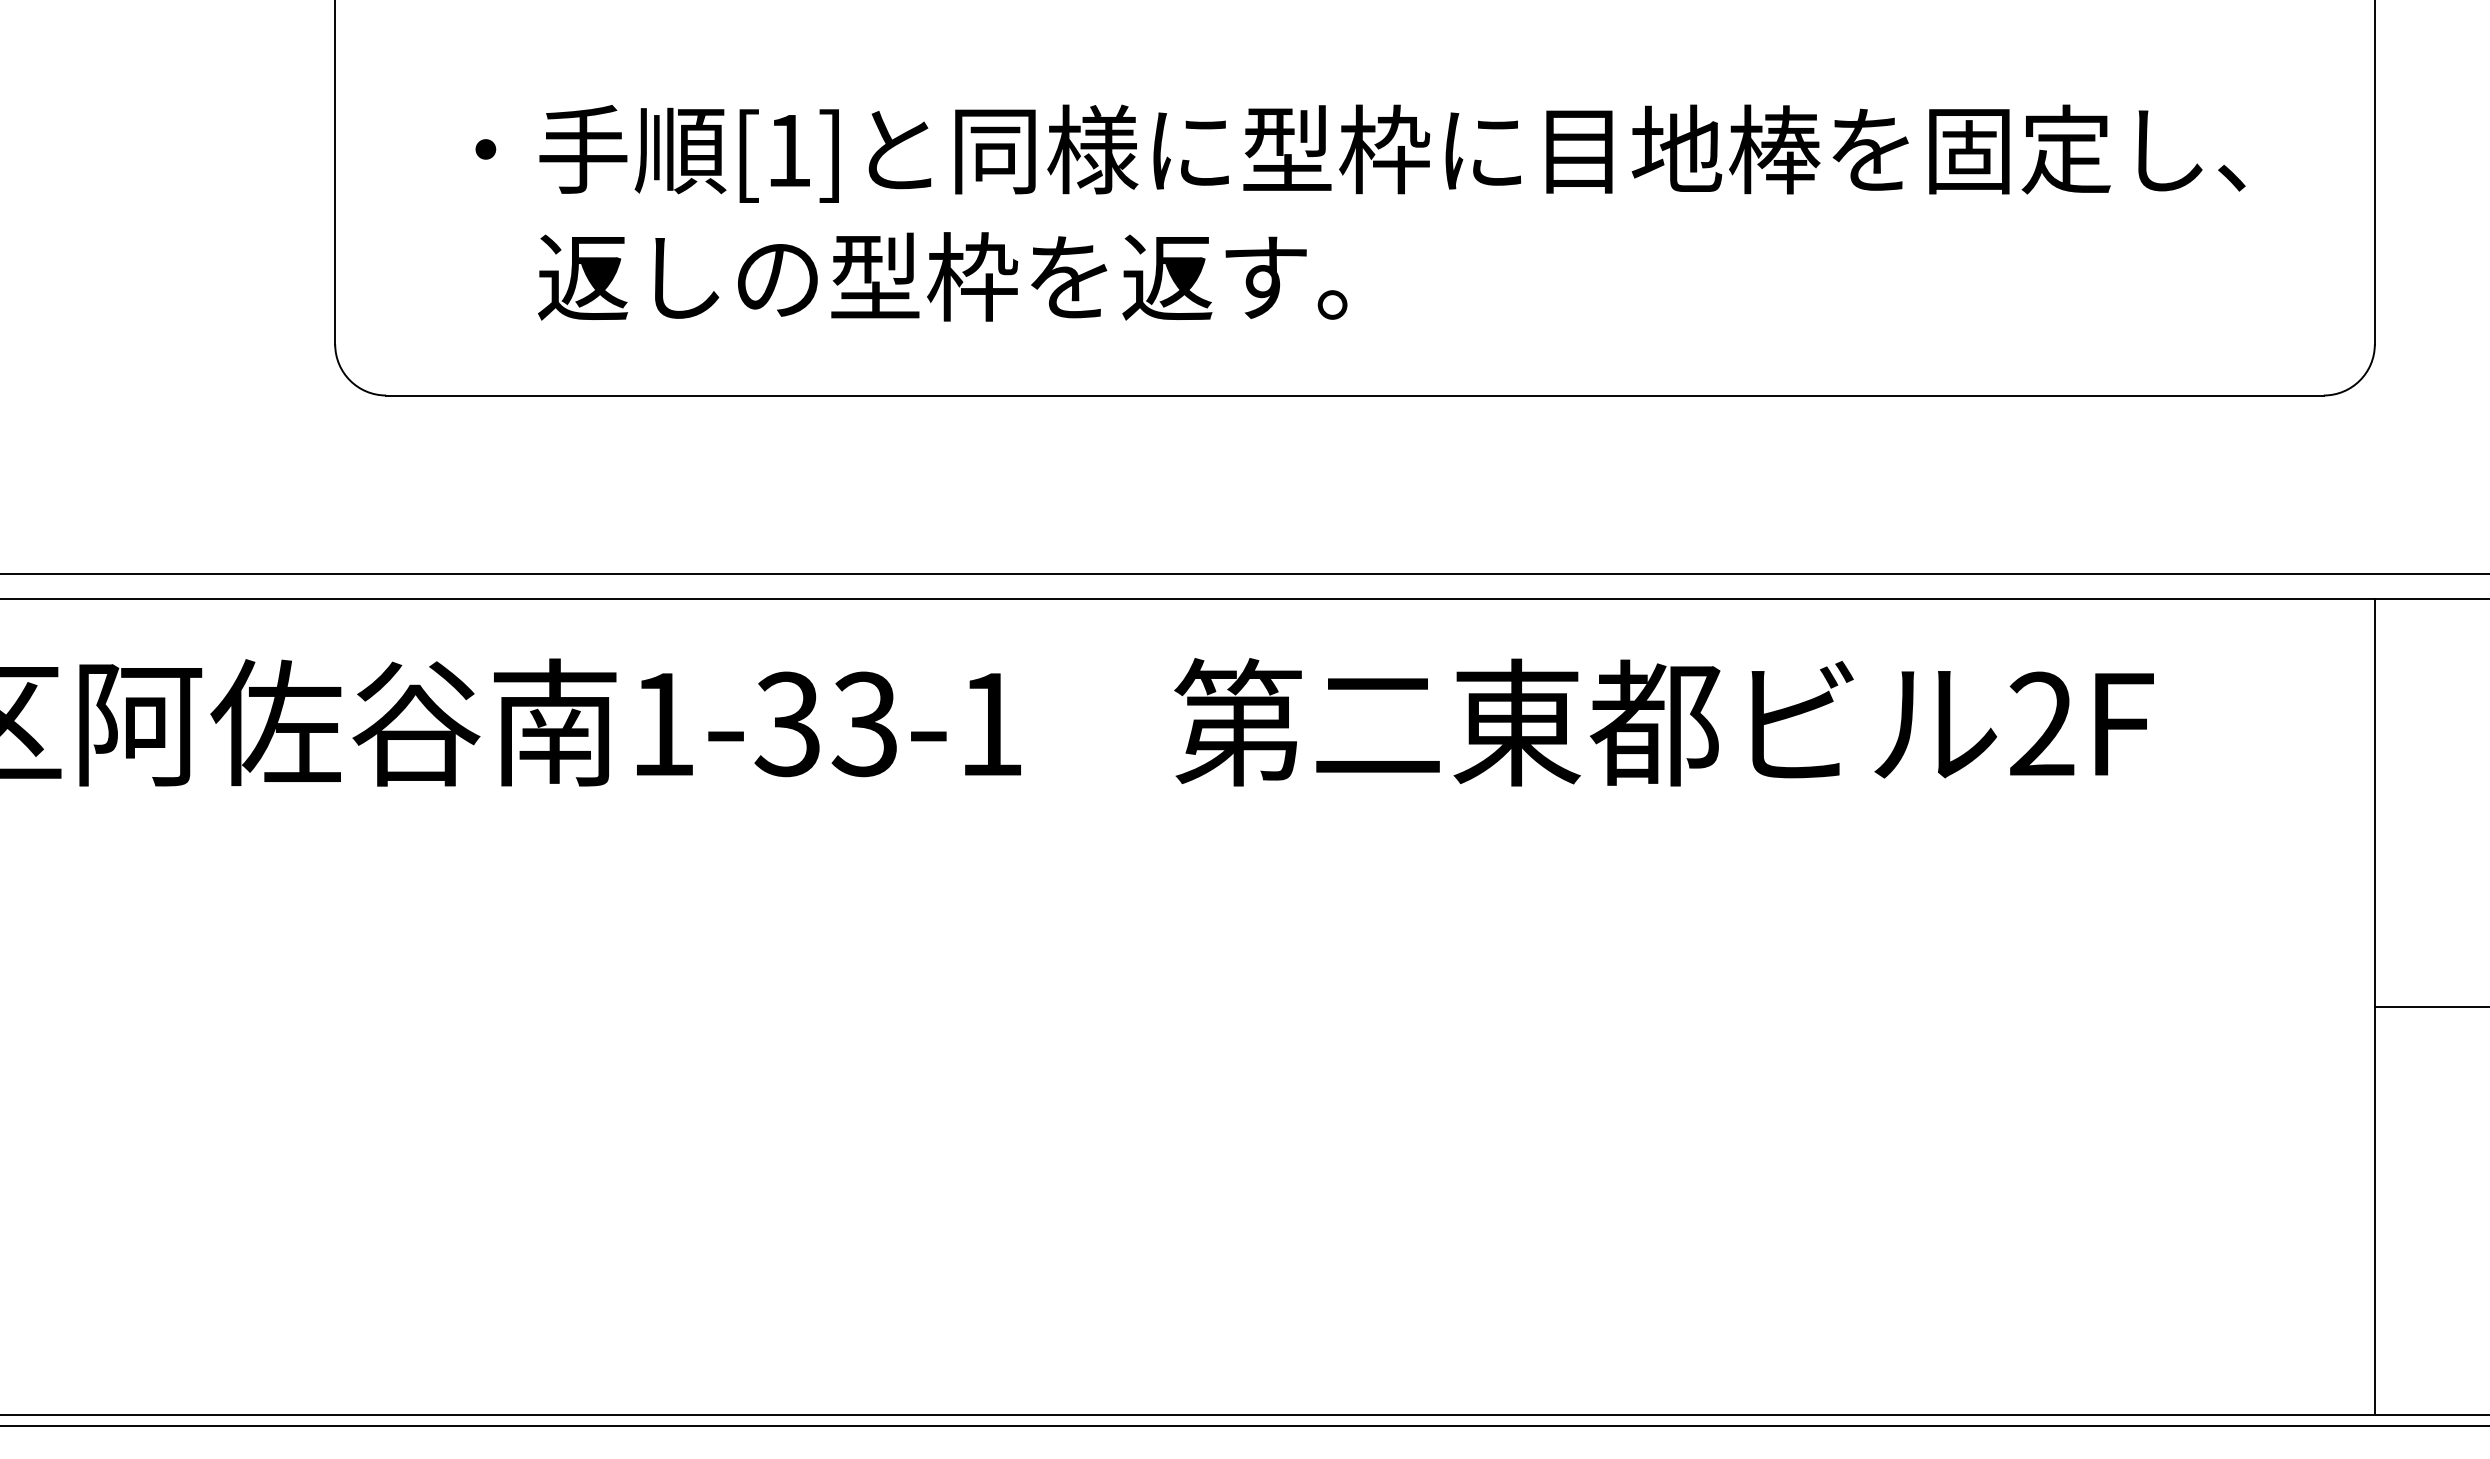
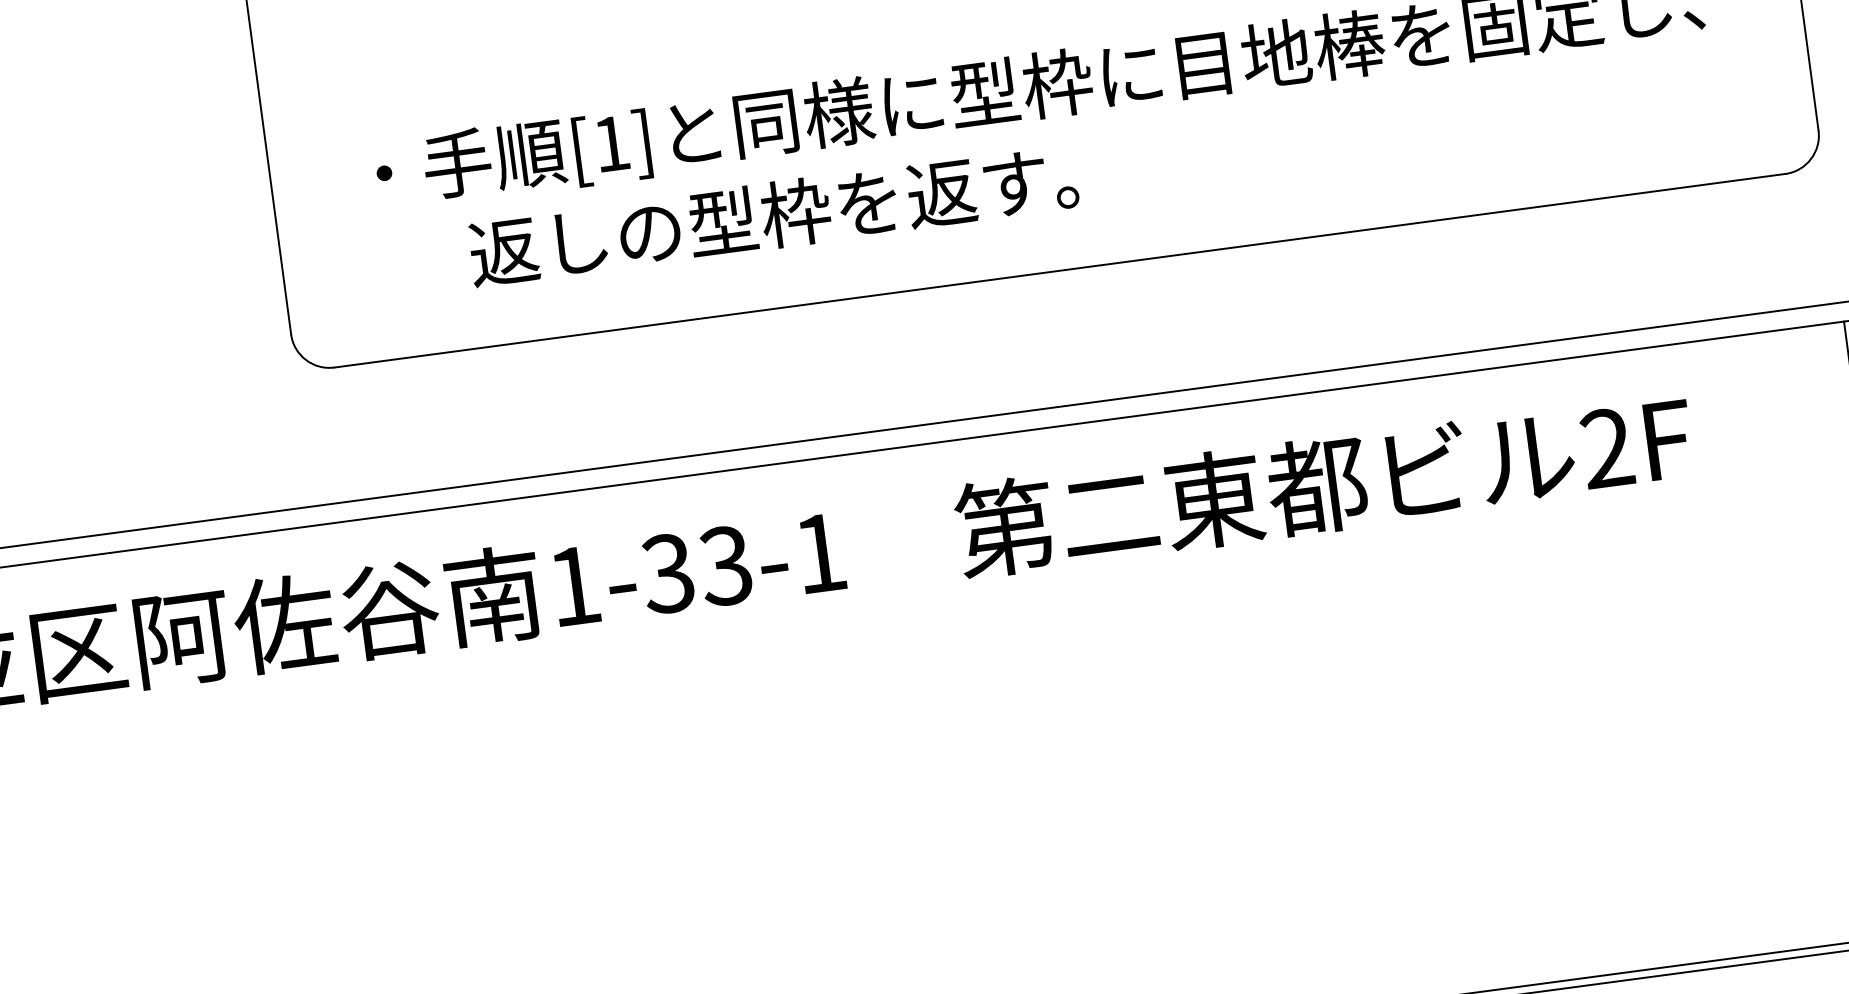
text: (942, 276) -> (773, 215), moved

